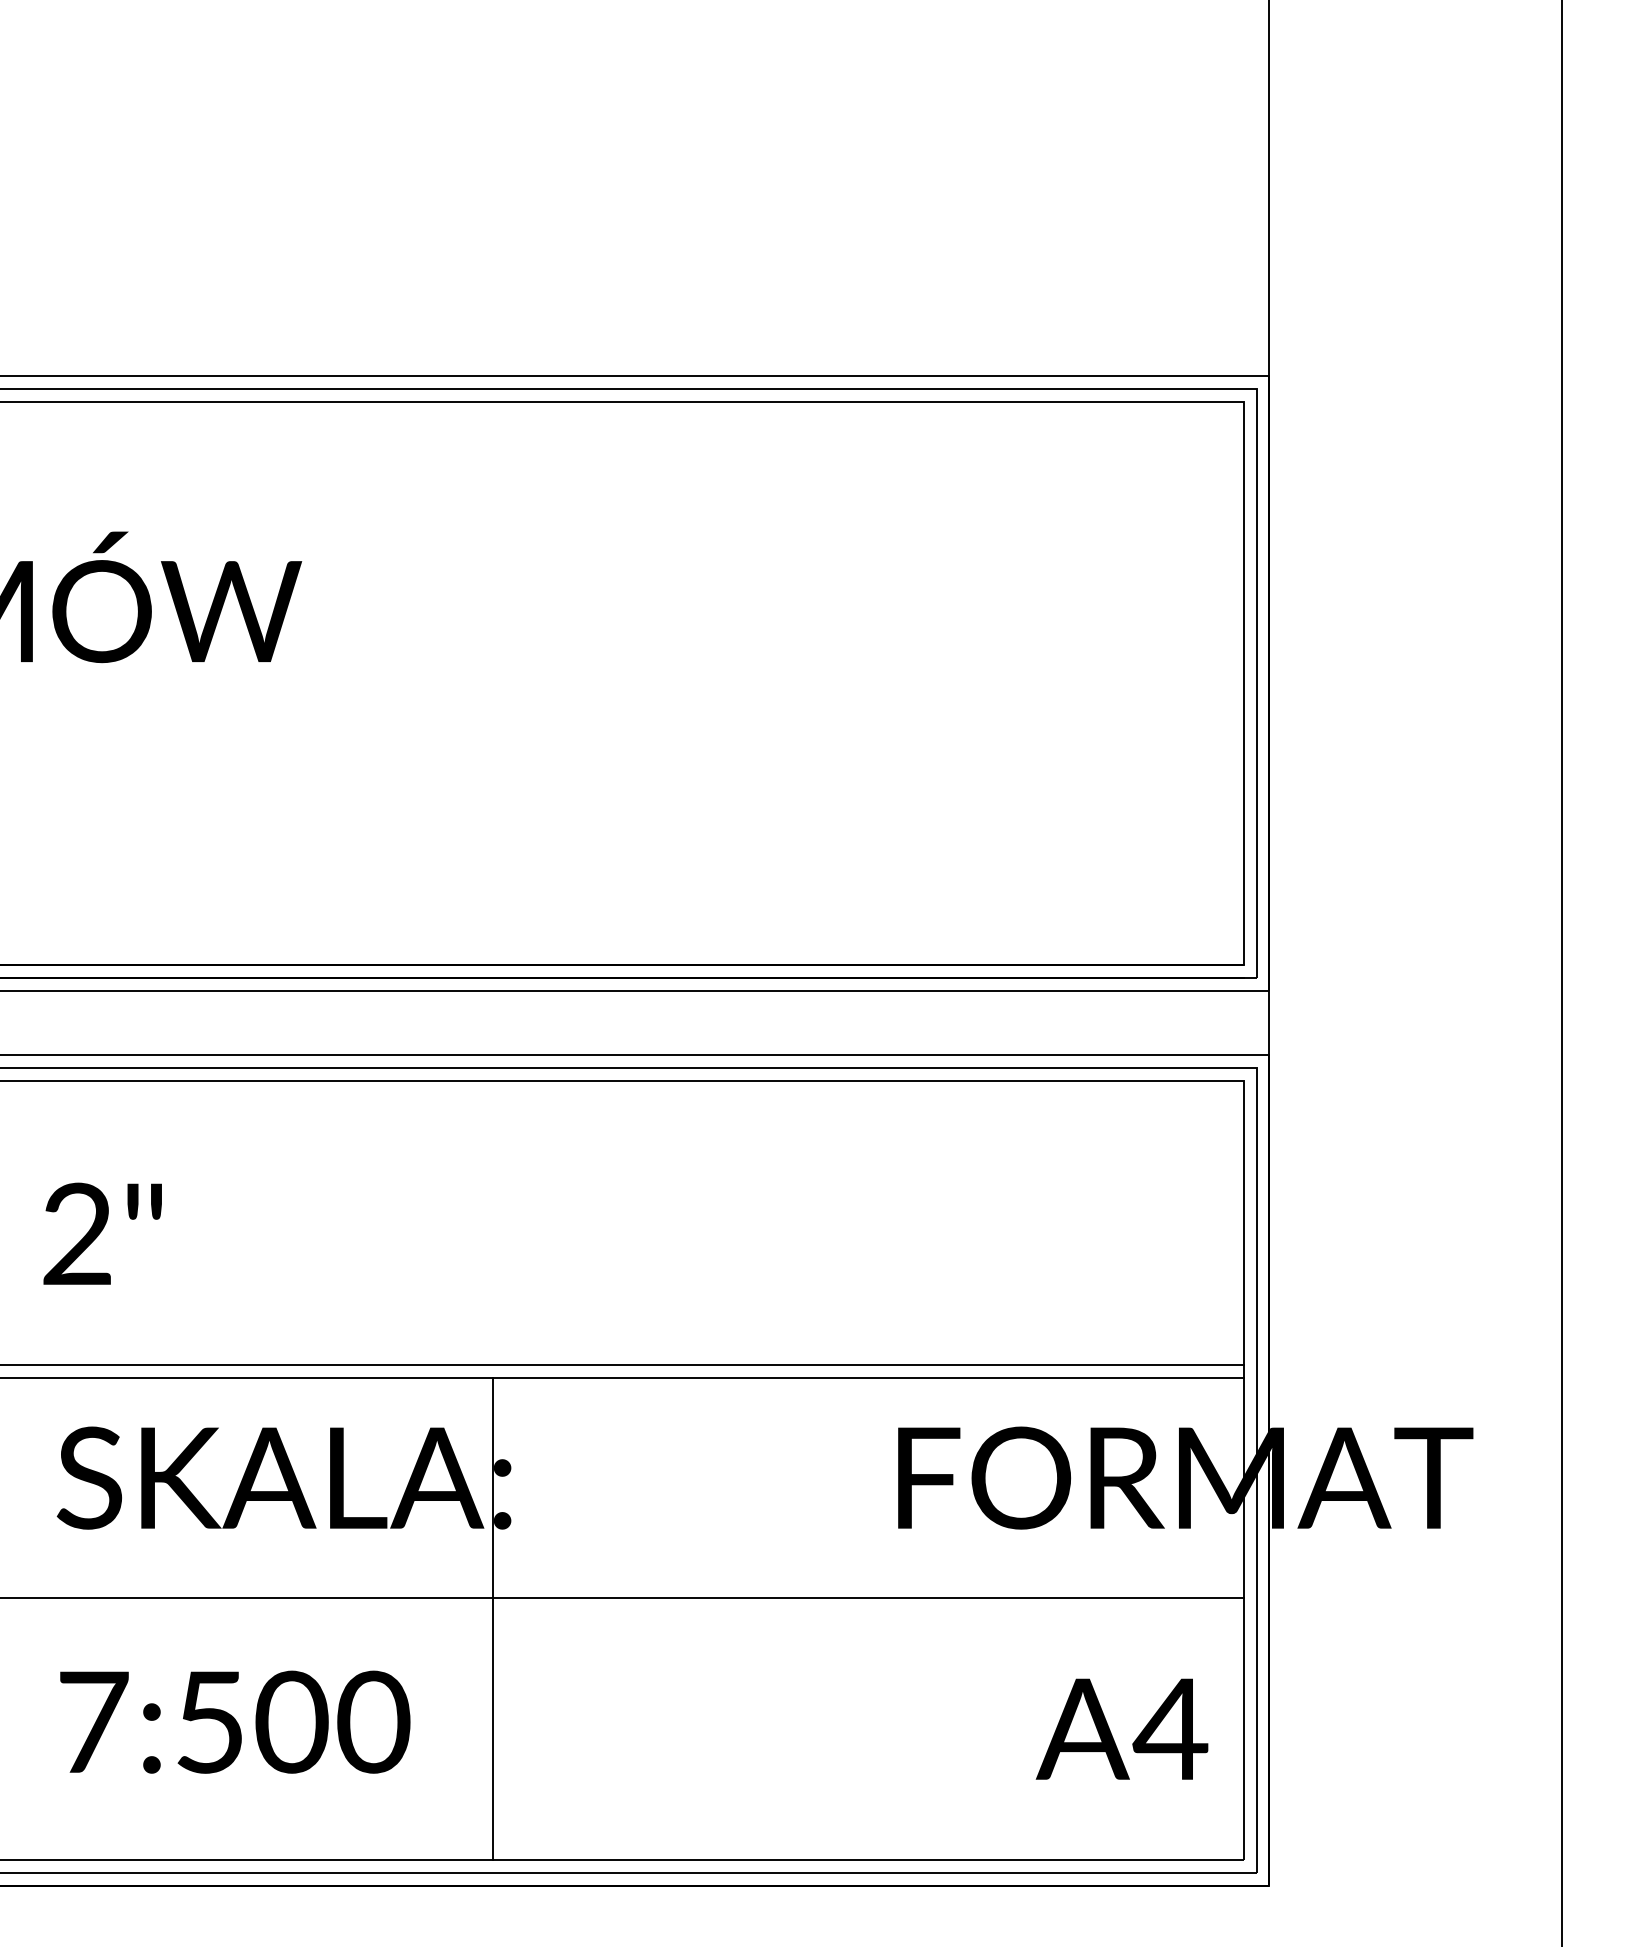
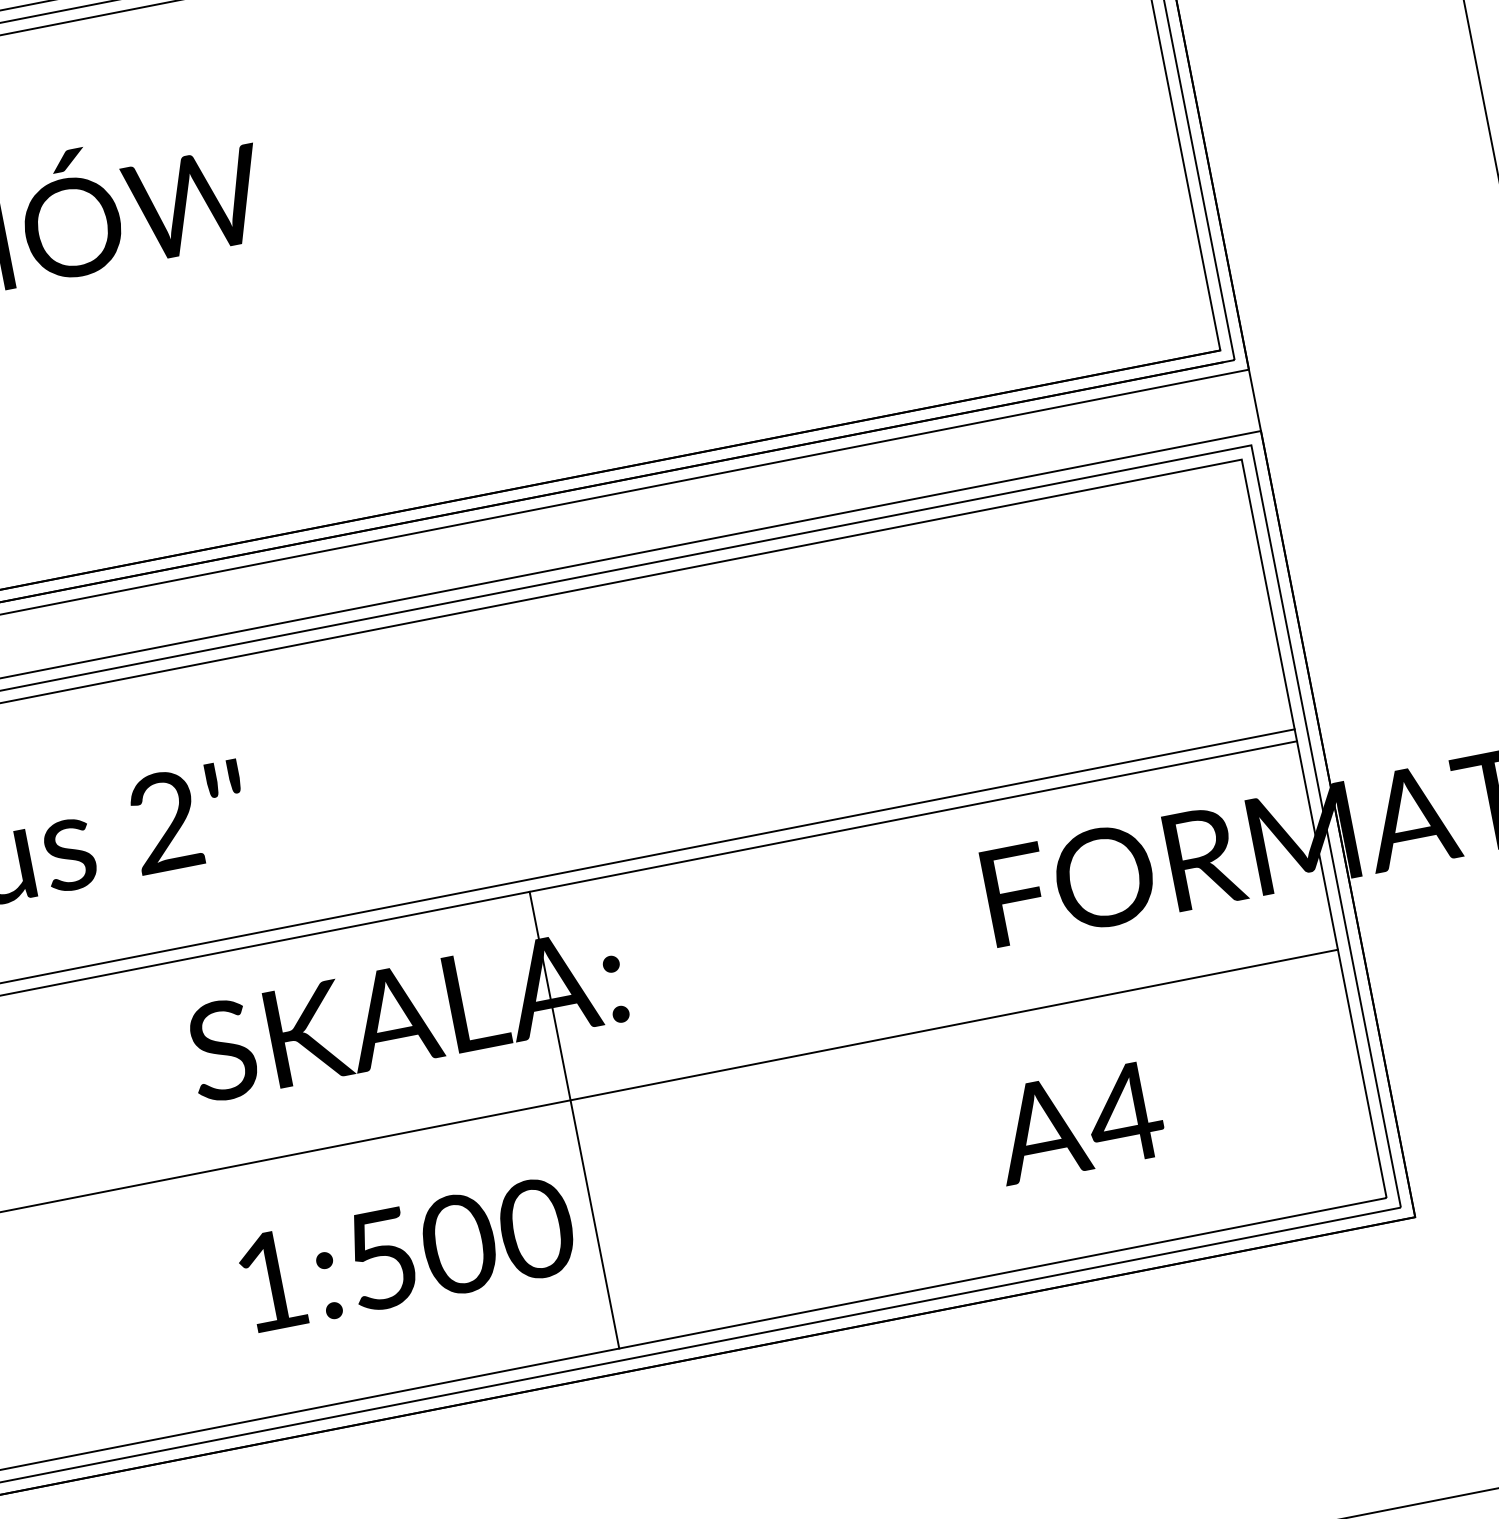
line: (492, 1619) -> (574, 1120), moved
text: (94, 1721) -> (271, 1280), 7:500 -> 1:500
text: (1121, 1728) -> (1077, 1122), moved

